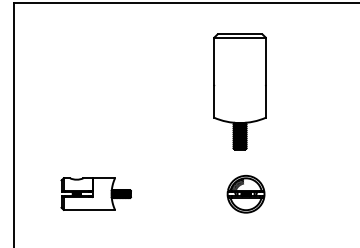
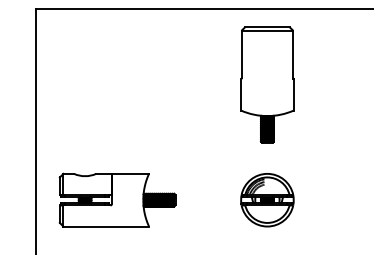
part: (240, 91) -> (267, 84), moved
part: (96, 193) -> (117, 199), size x1.67
part: (246, 194) -> (267, 200), size x1.43

